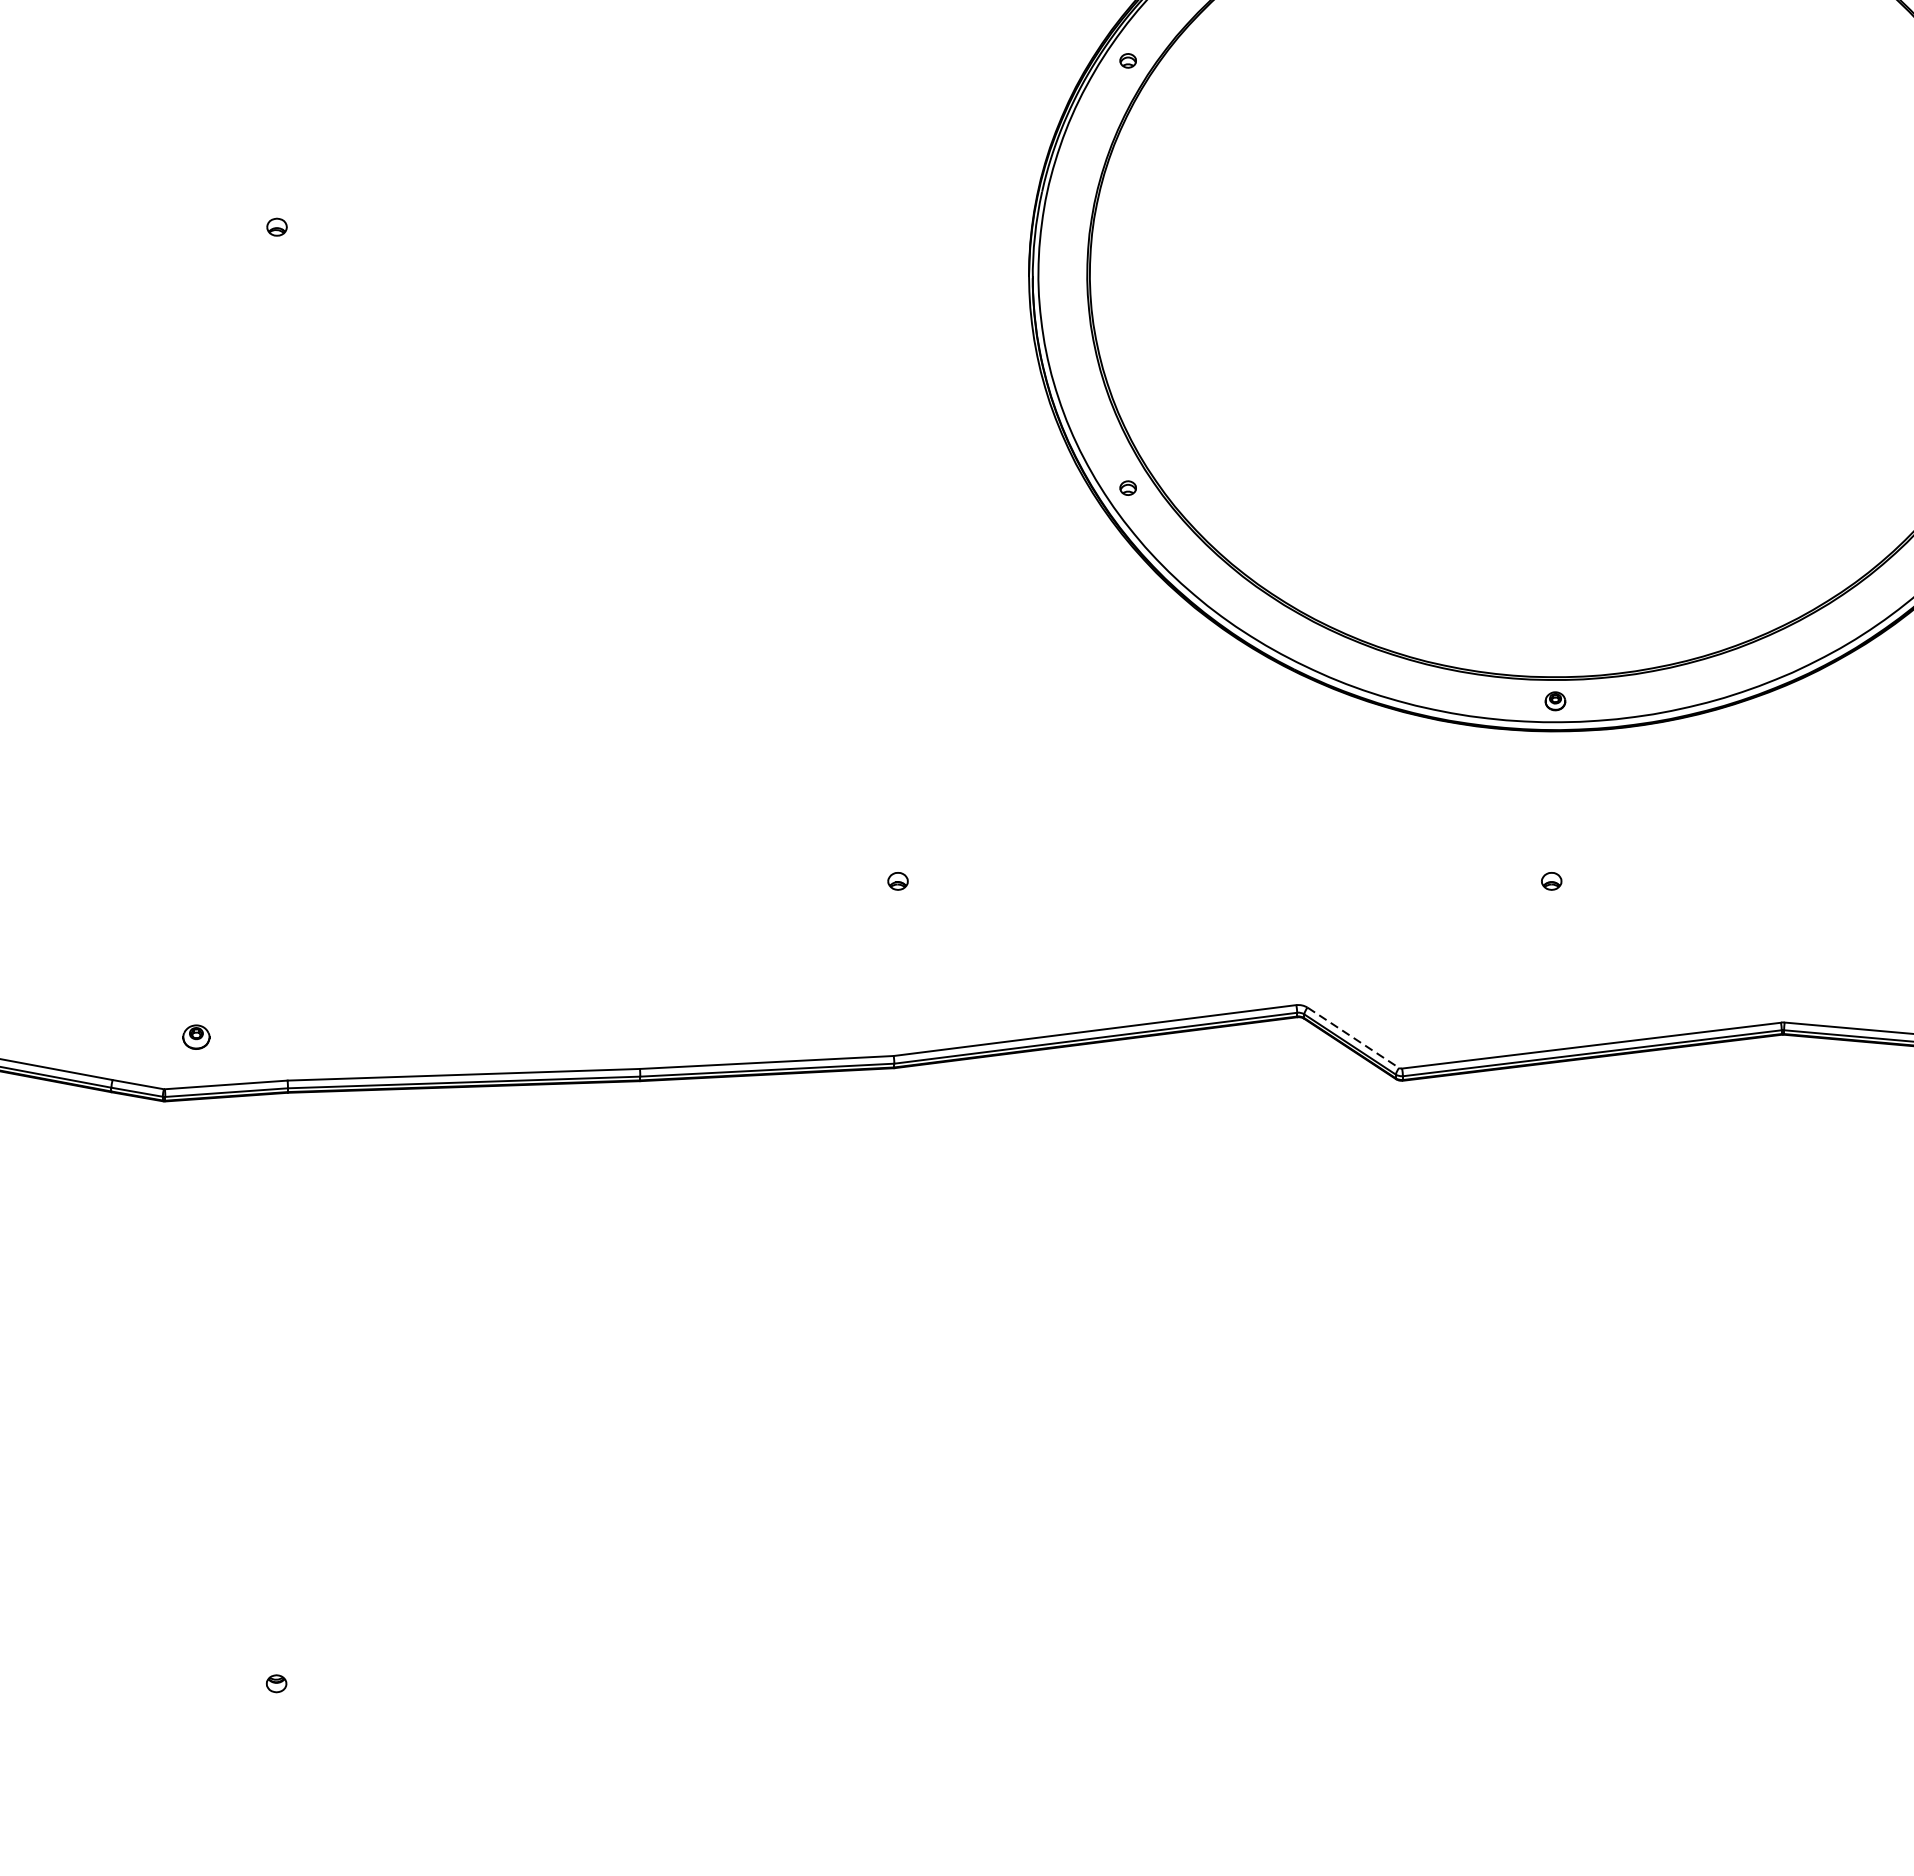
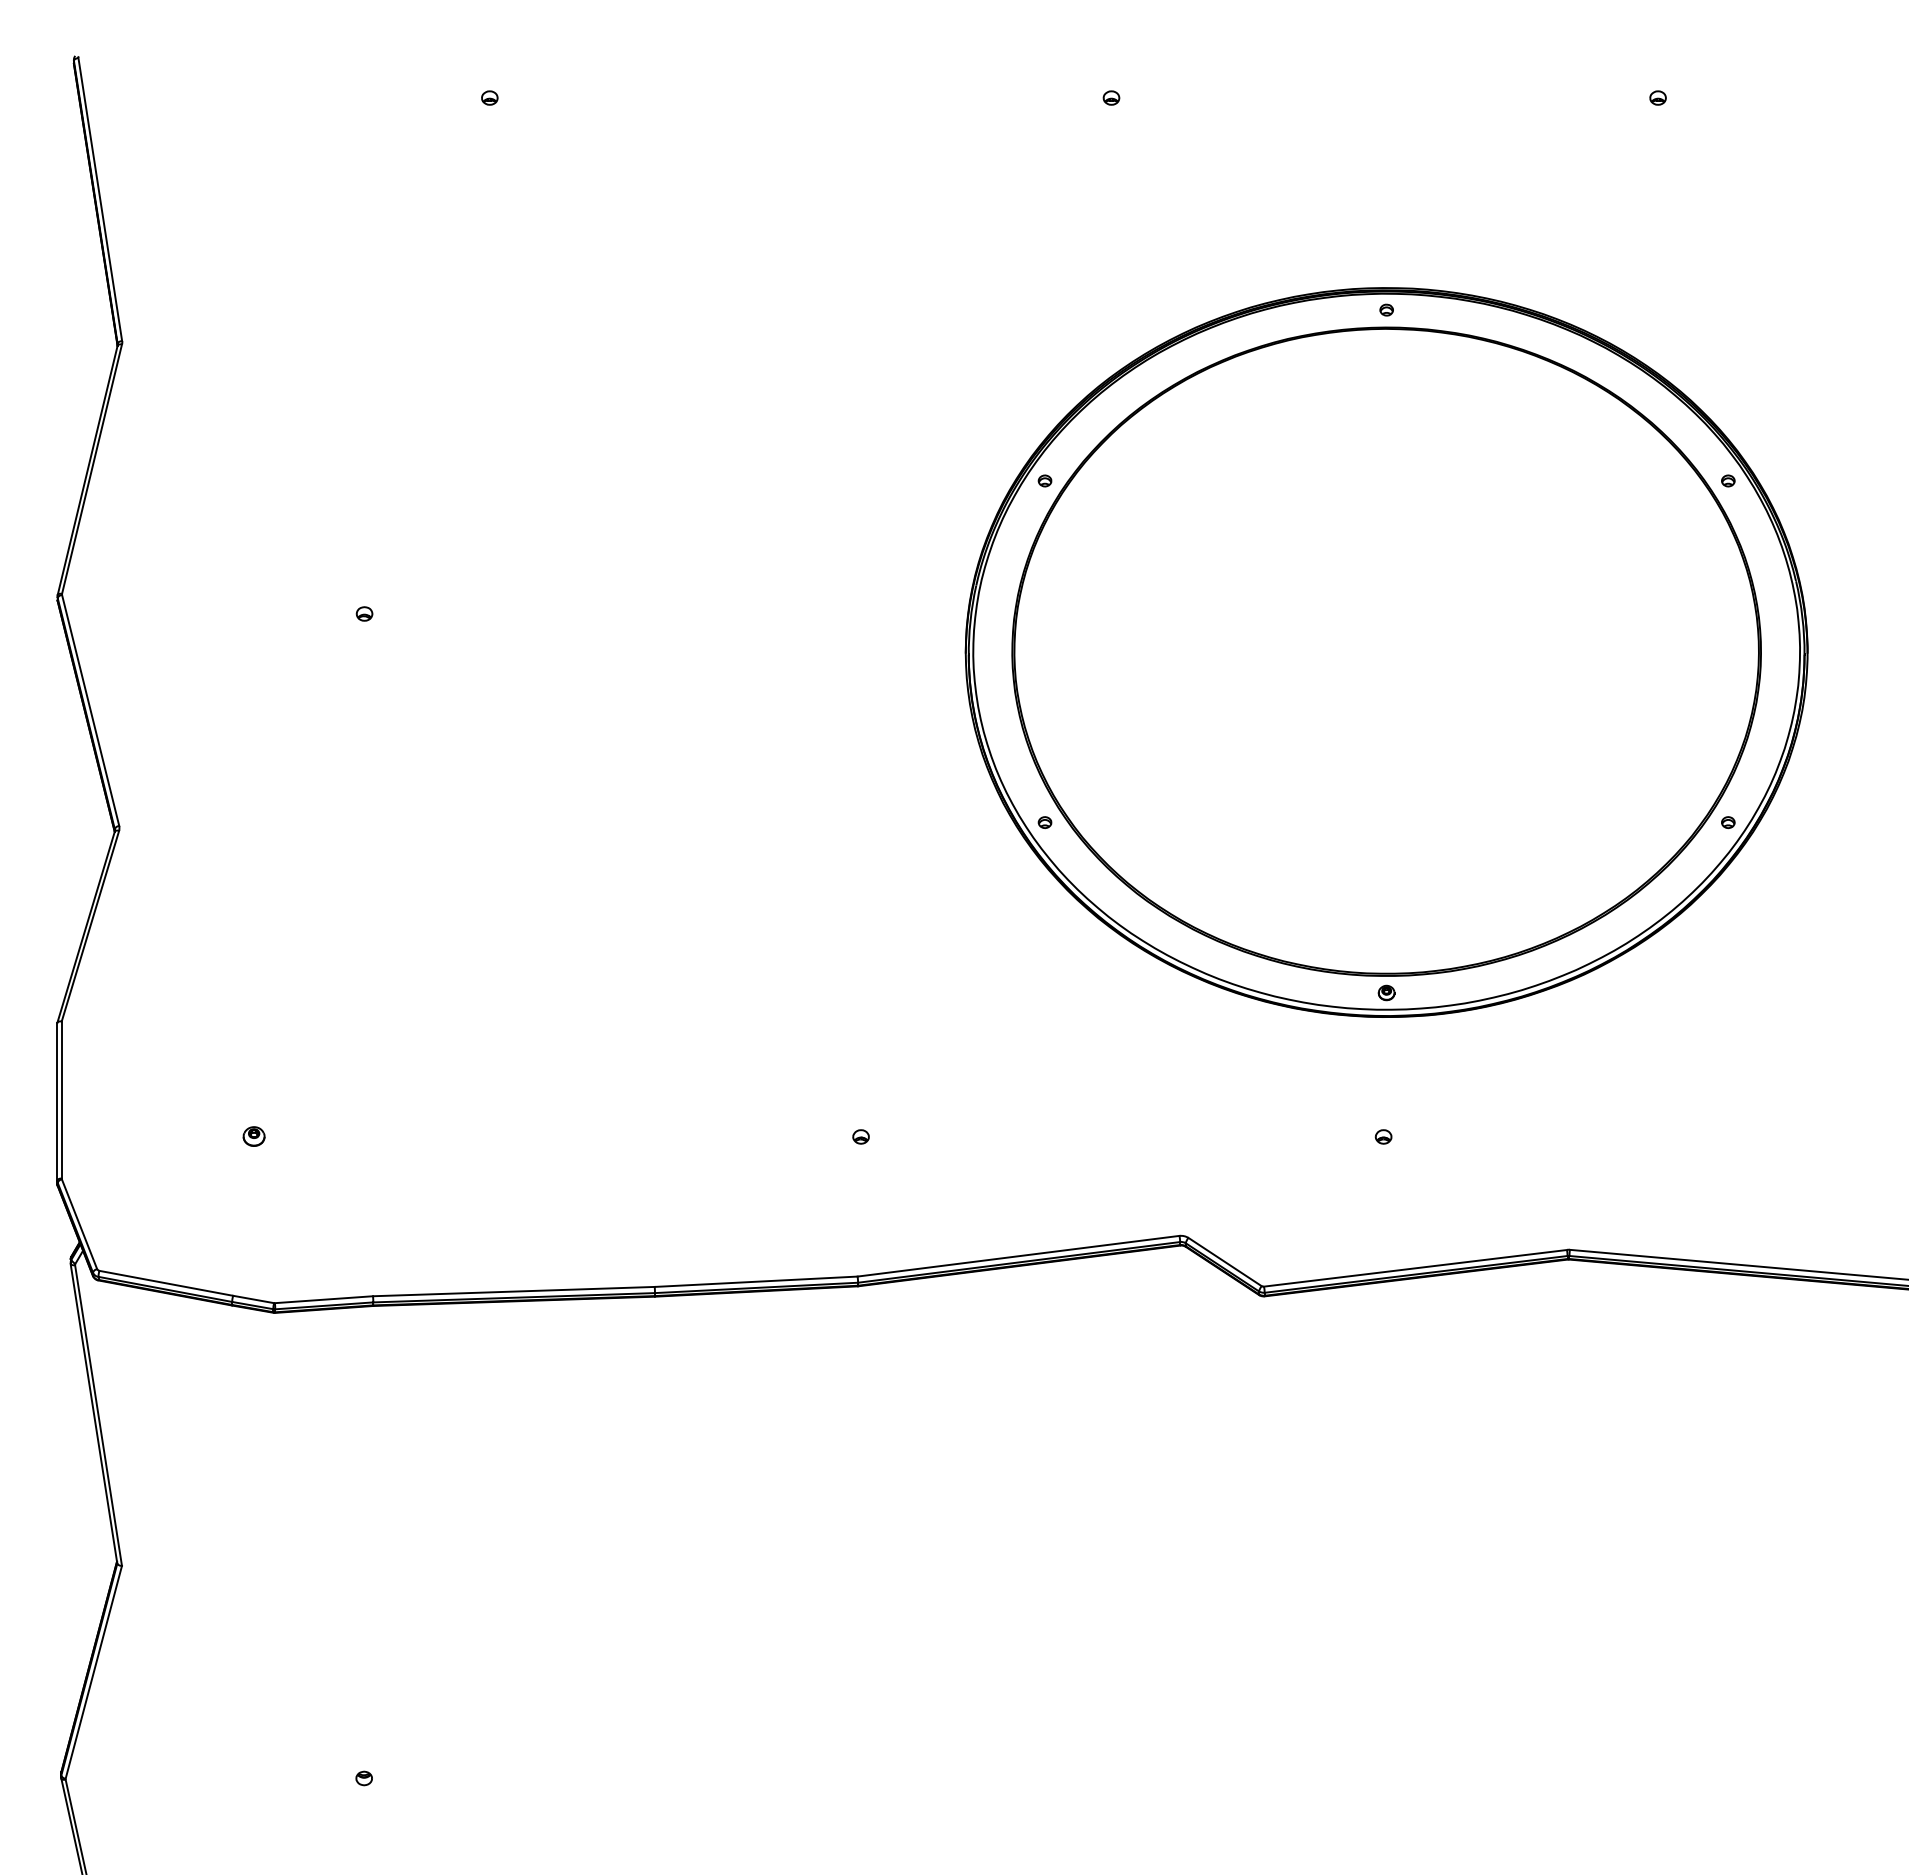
part: (195, 1037) -> (253, 1136), moved
line: (1353, 1038) -> (1225, 1262), dashed -> solid

